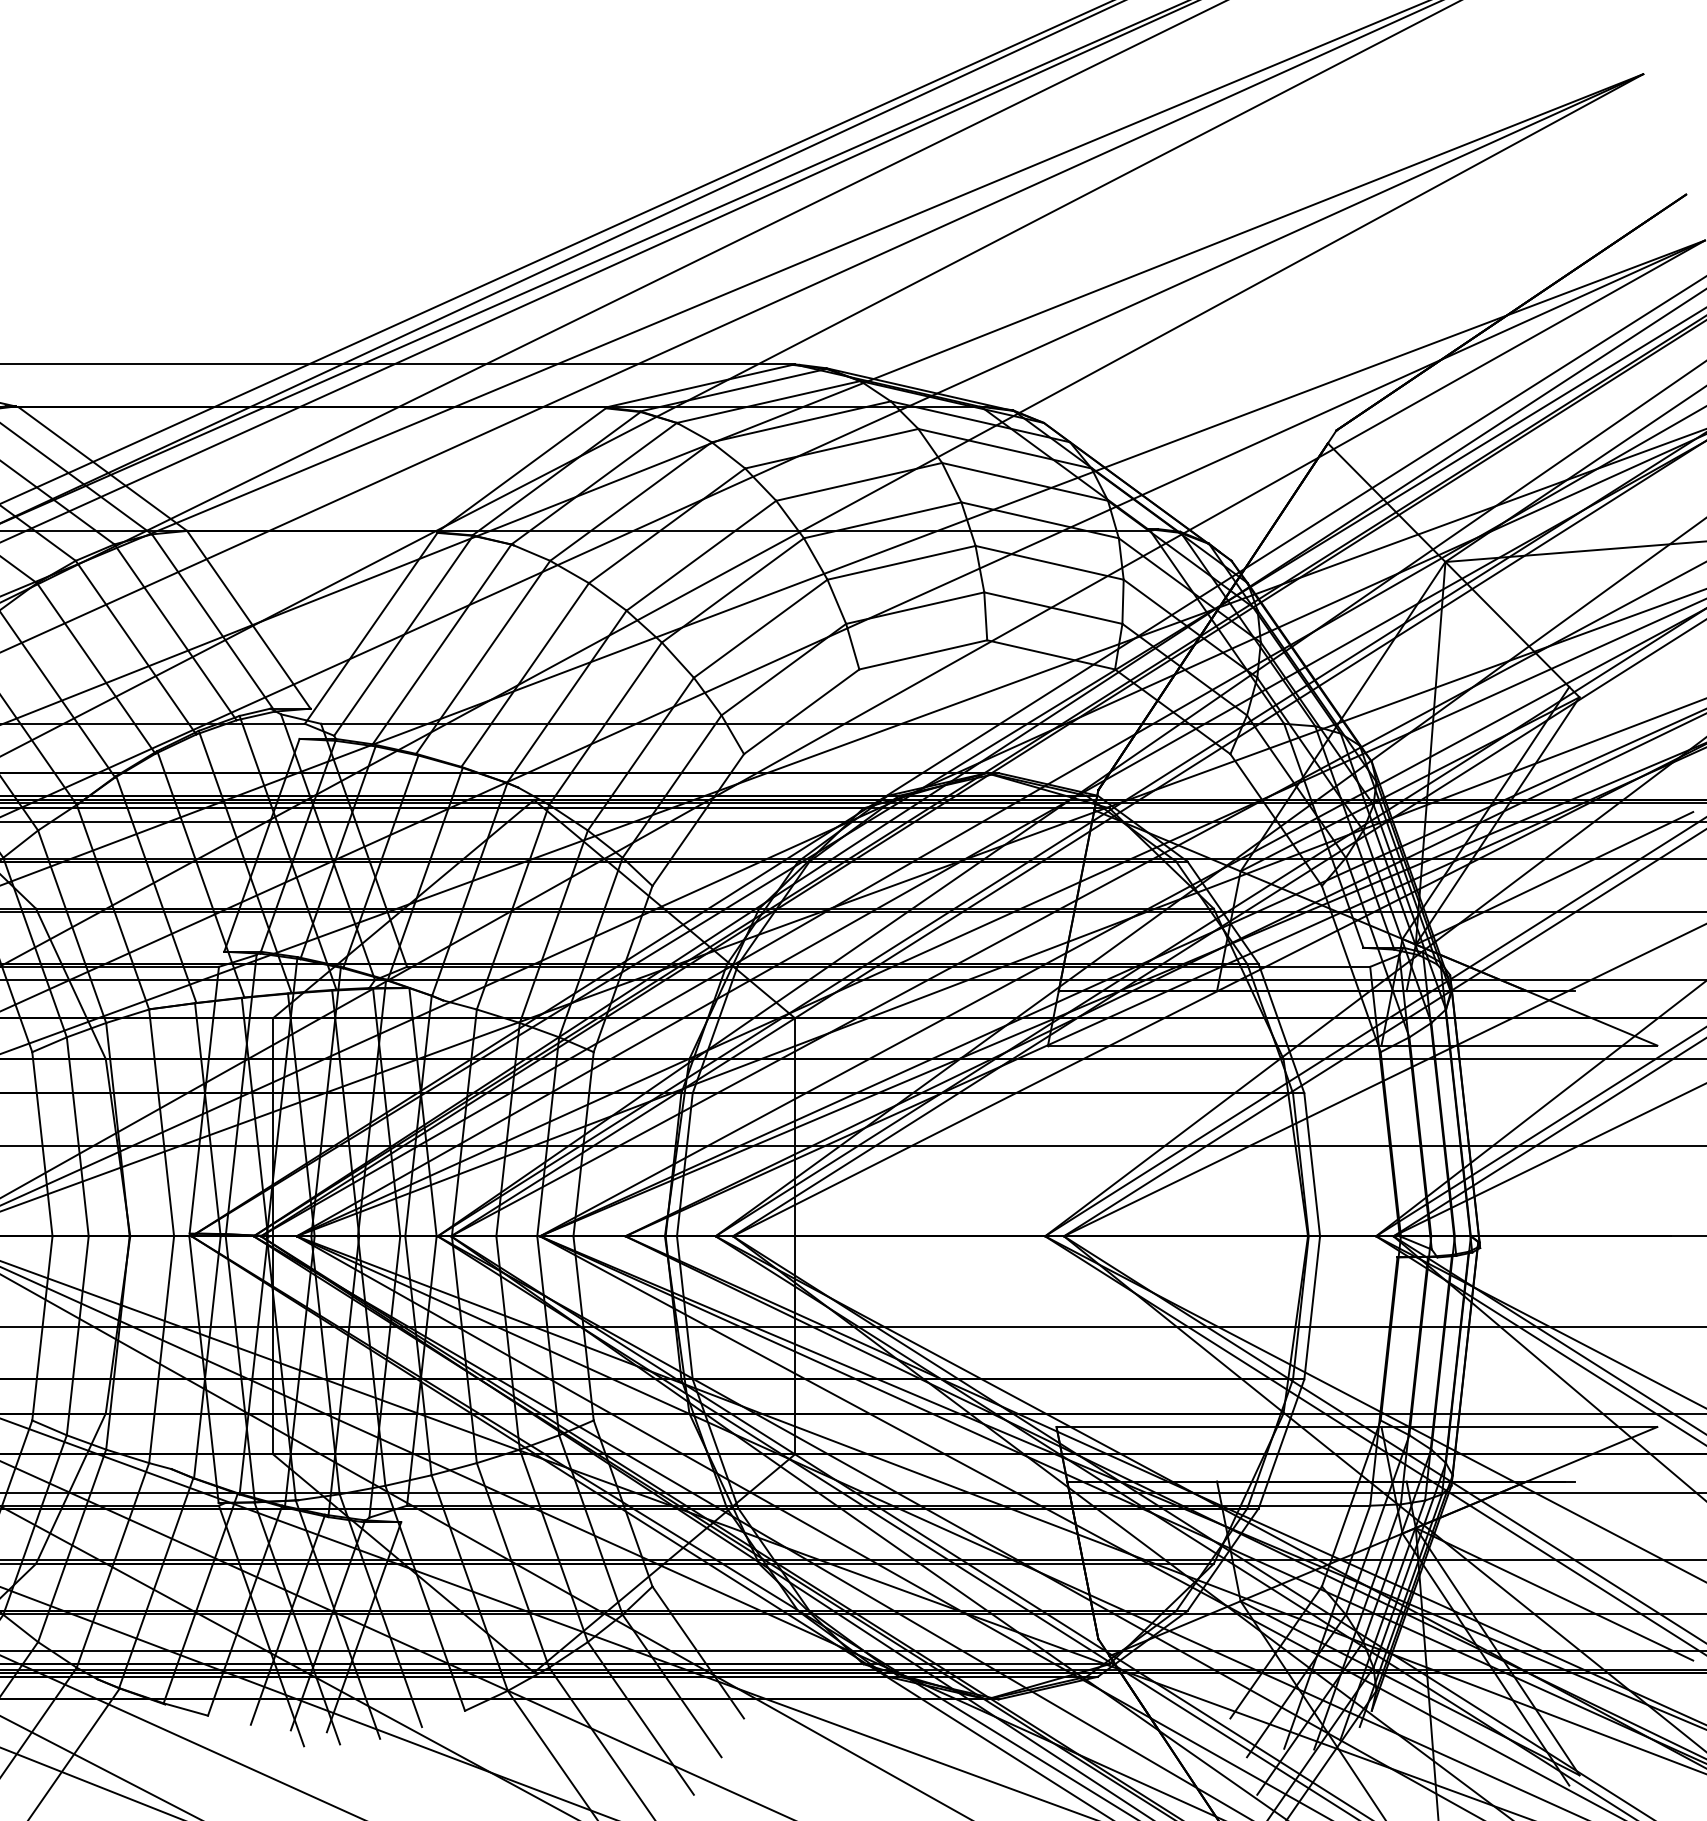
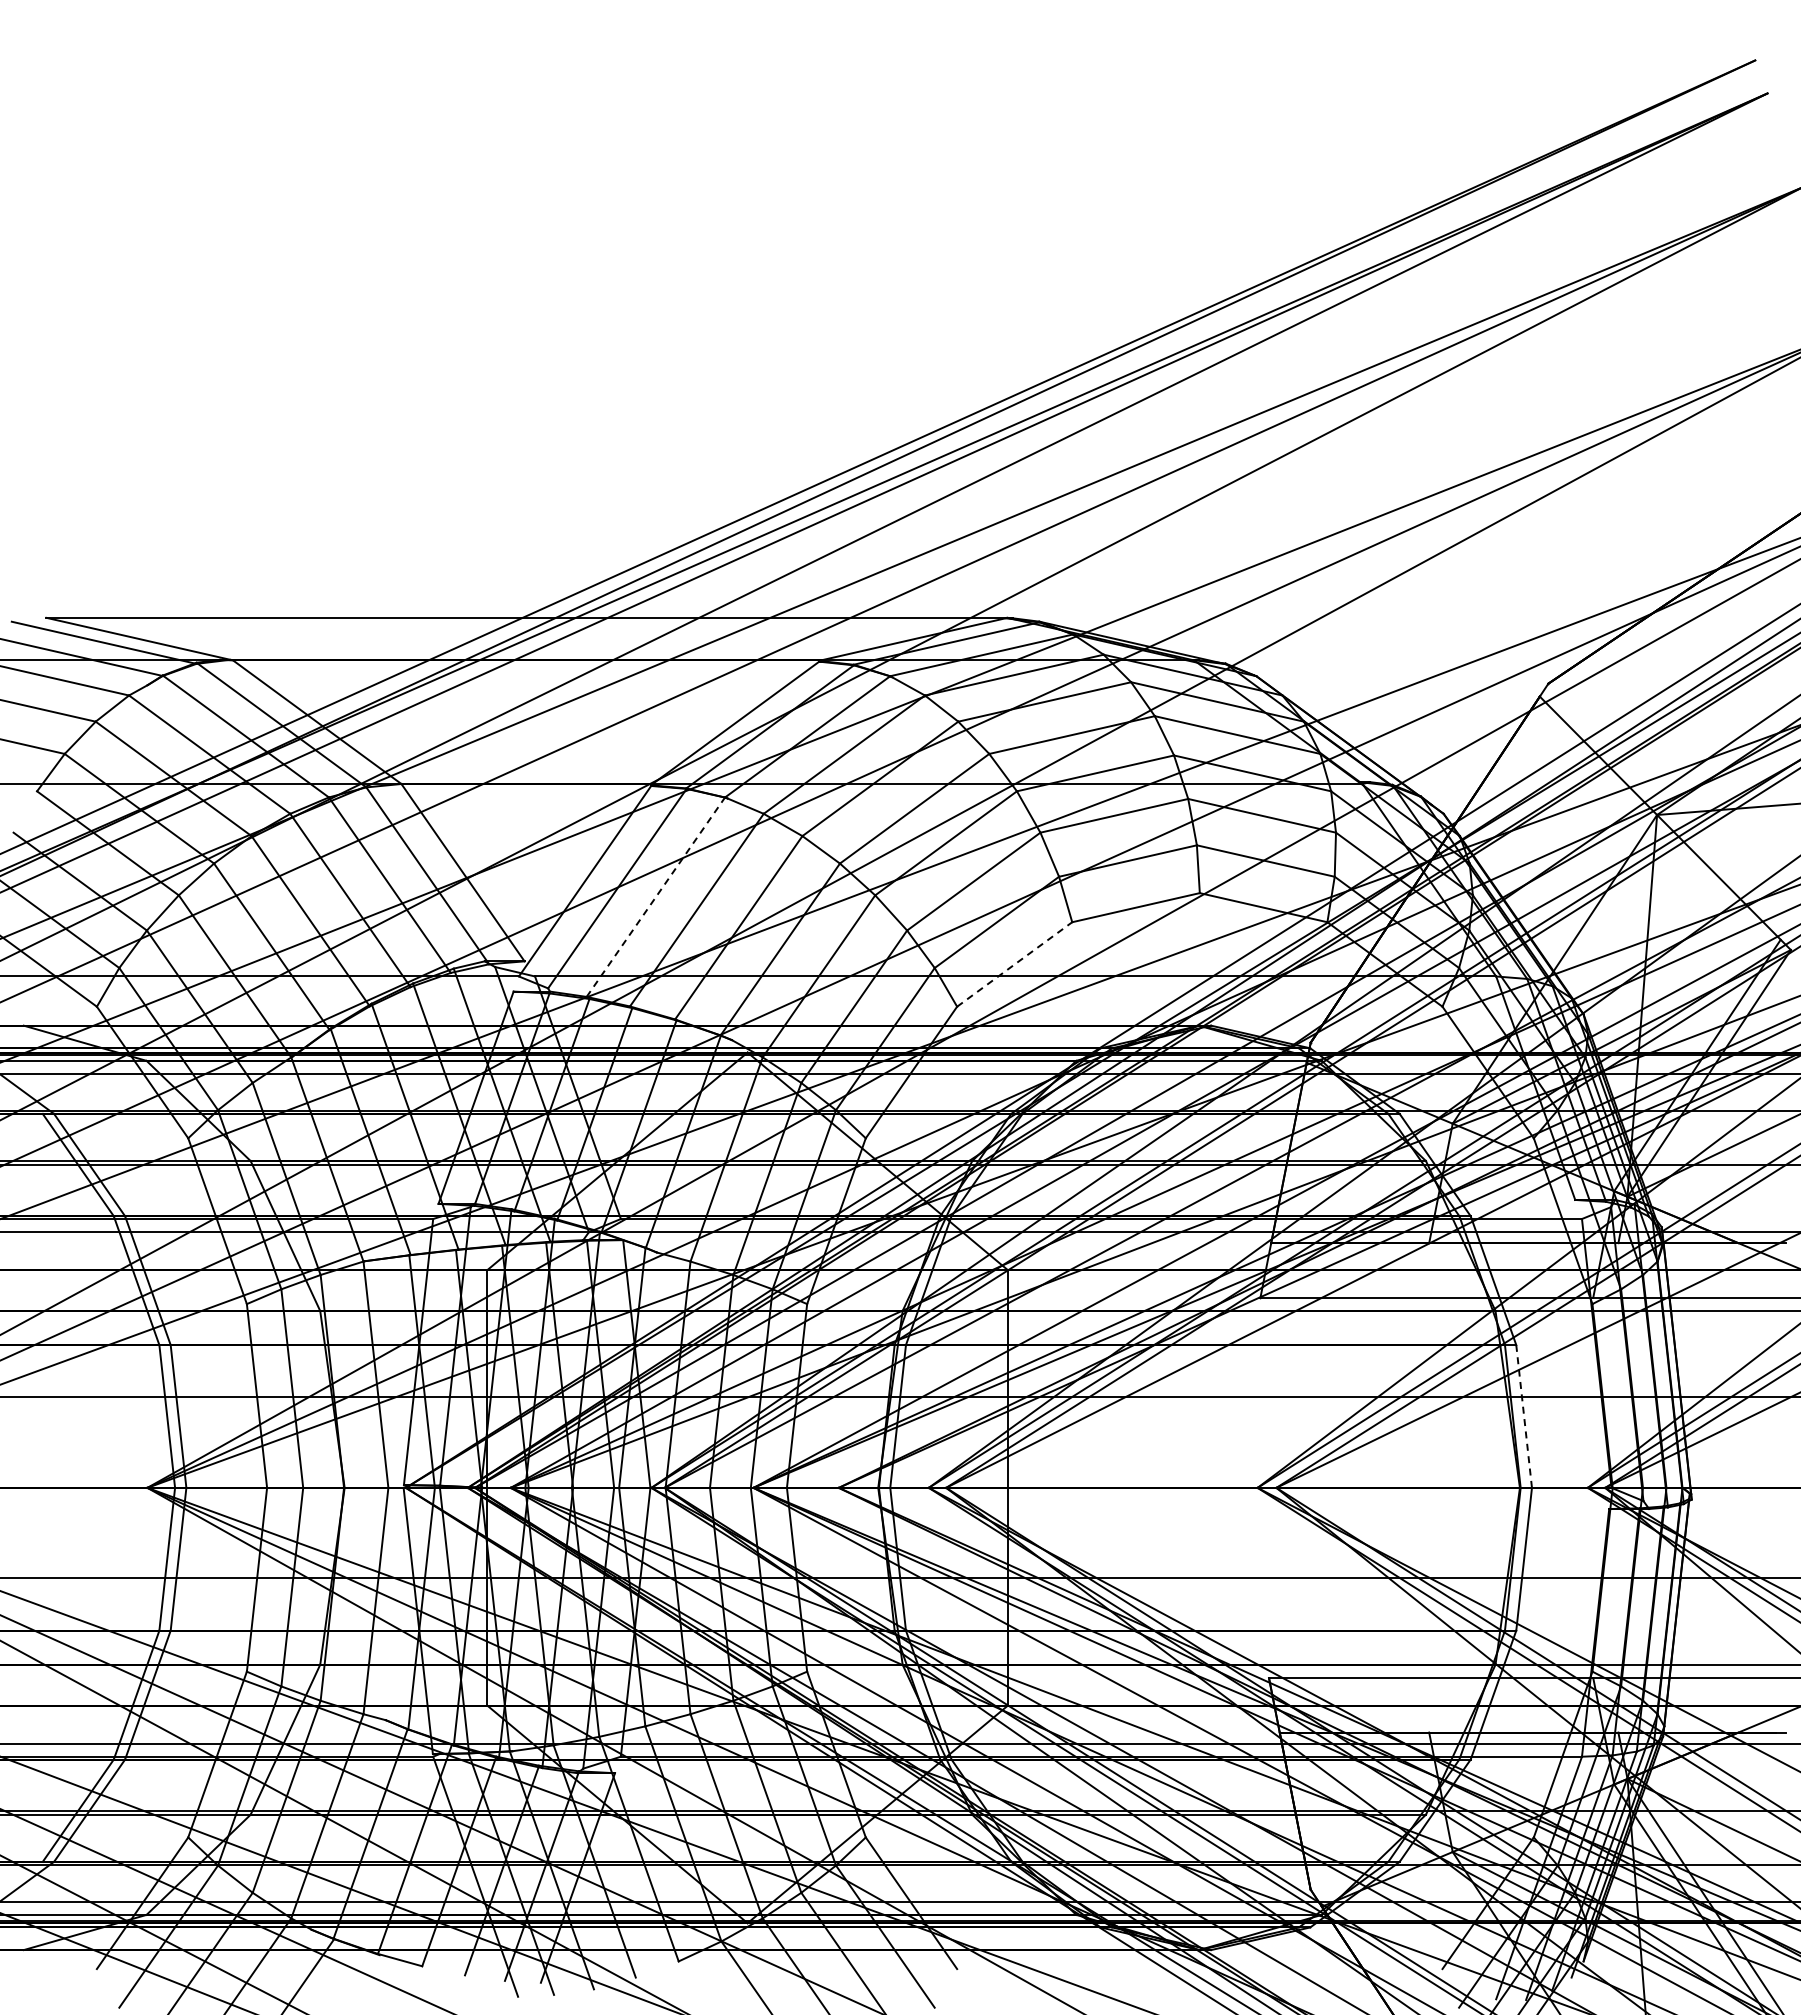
line: (442, 643) -> (656, 896), solid -> dashed
line: (802, 711) -> (1015, 964), solid -> dashed
line: (1312, 1164) -> (1524, 1416), solid -> dashed

